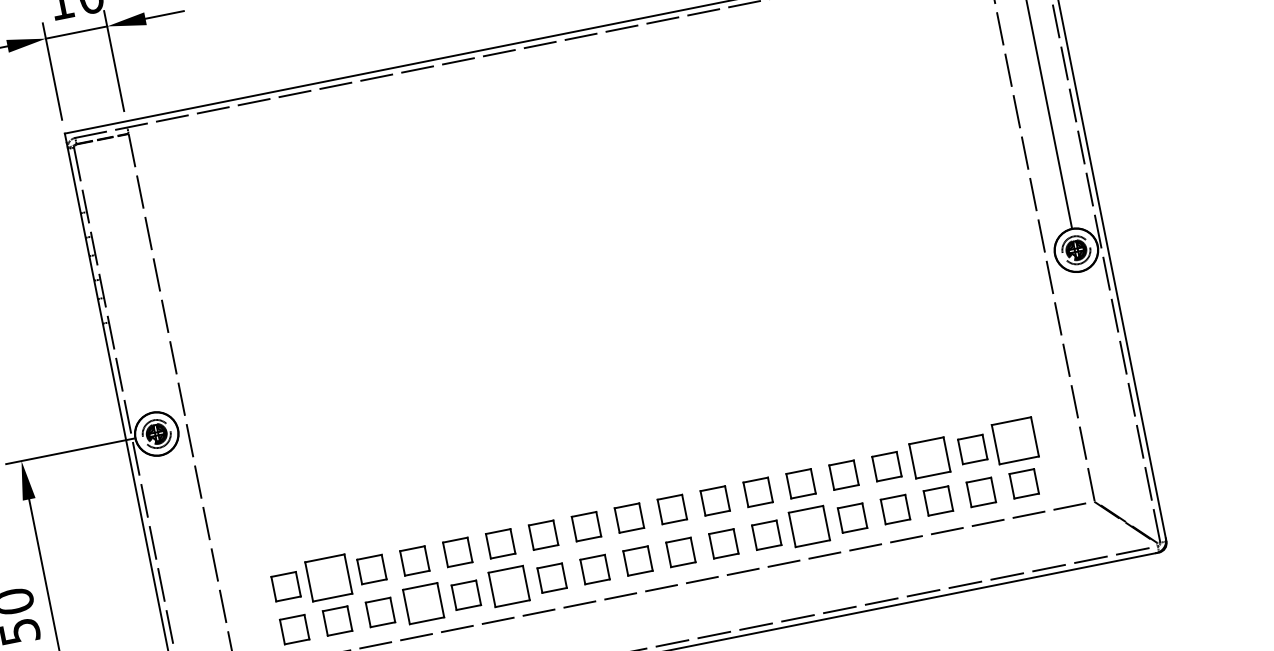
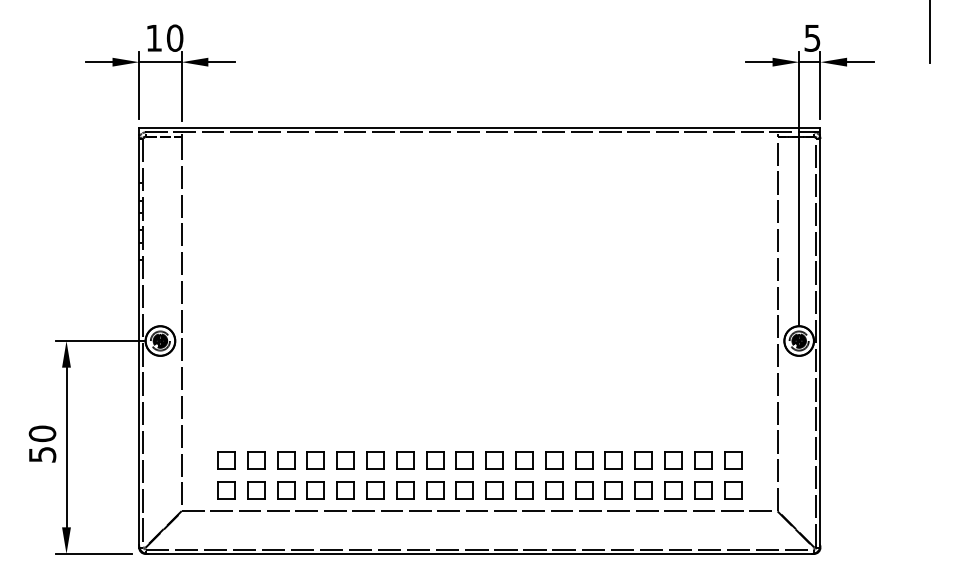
part: (1016, 441) -> (733, 460), size x0.62
part: (929, 458) -> (673, 460), size x0.71
part: (810, 527) -> (584, 490), size x0.71
part: (329, 578) -> (256, 460), size x0.62
part: (509, 587) -> (375, 490), size x0.71
part: (423, 604) -> (315, 490), size x0.71

